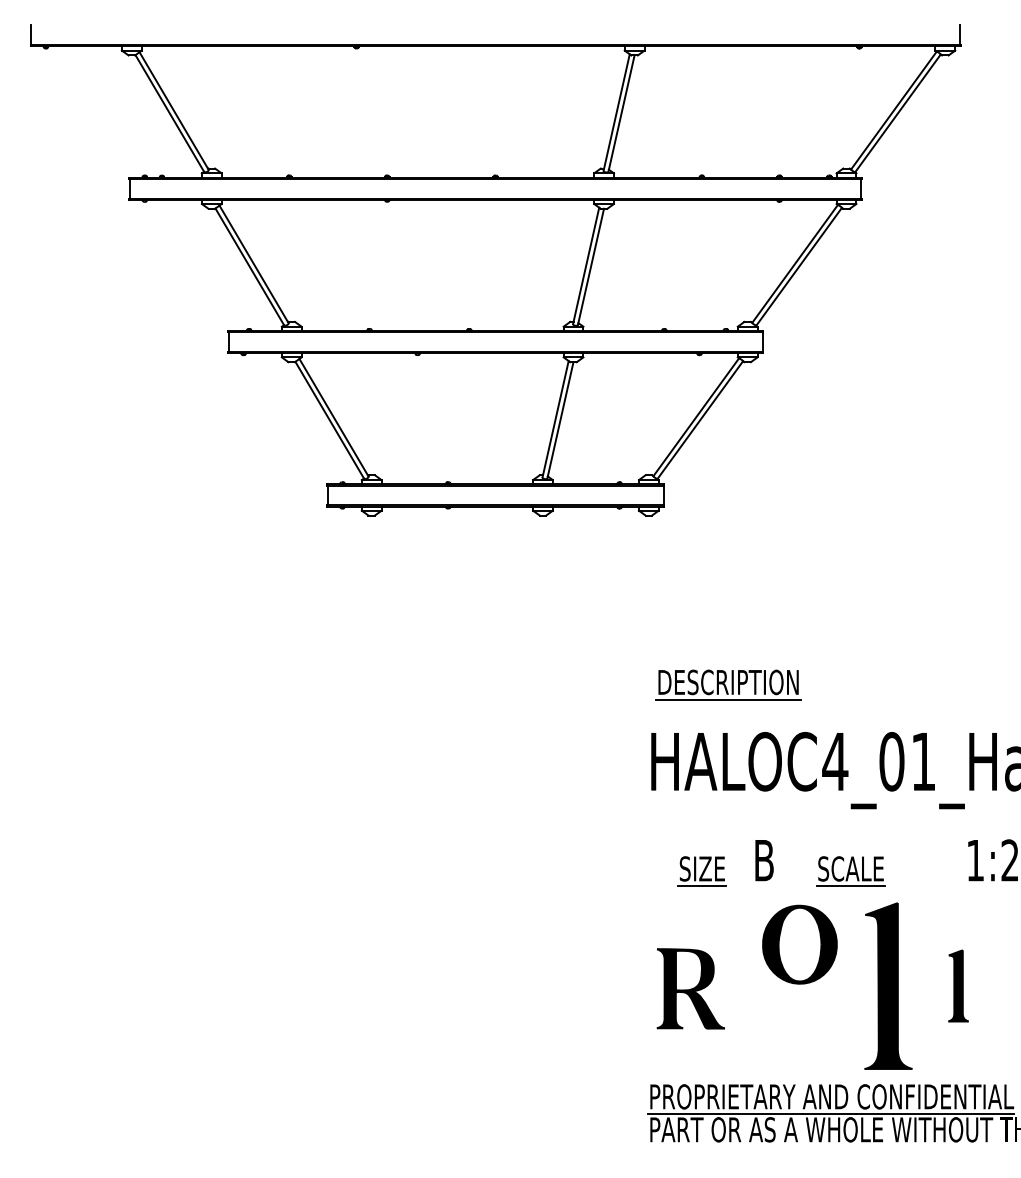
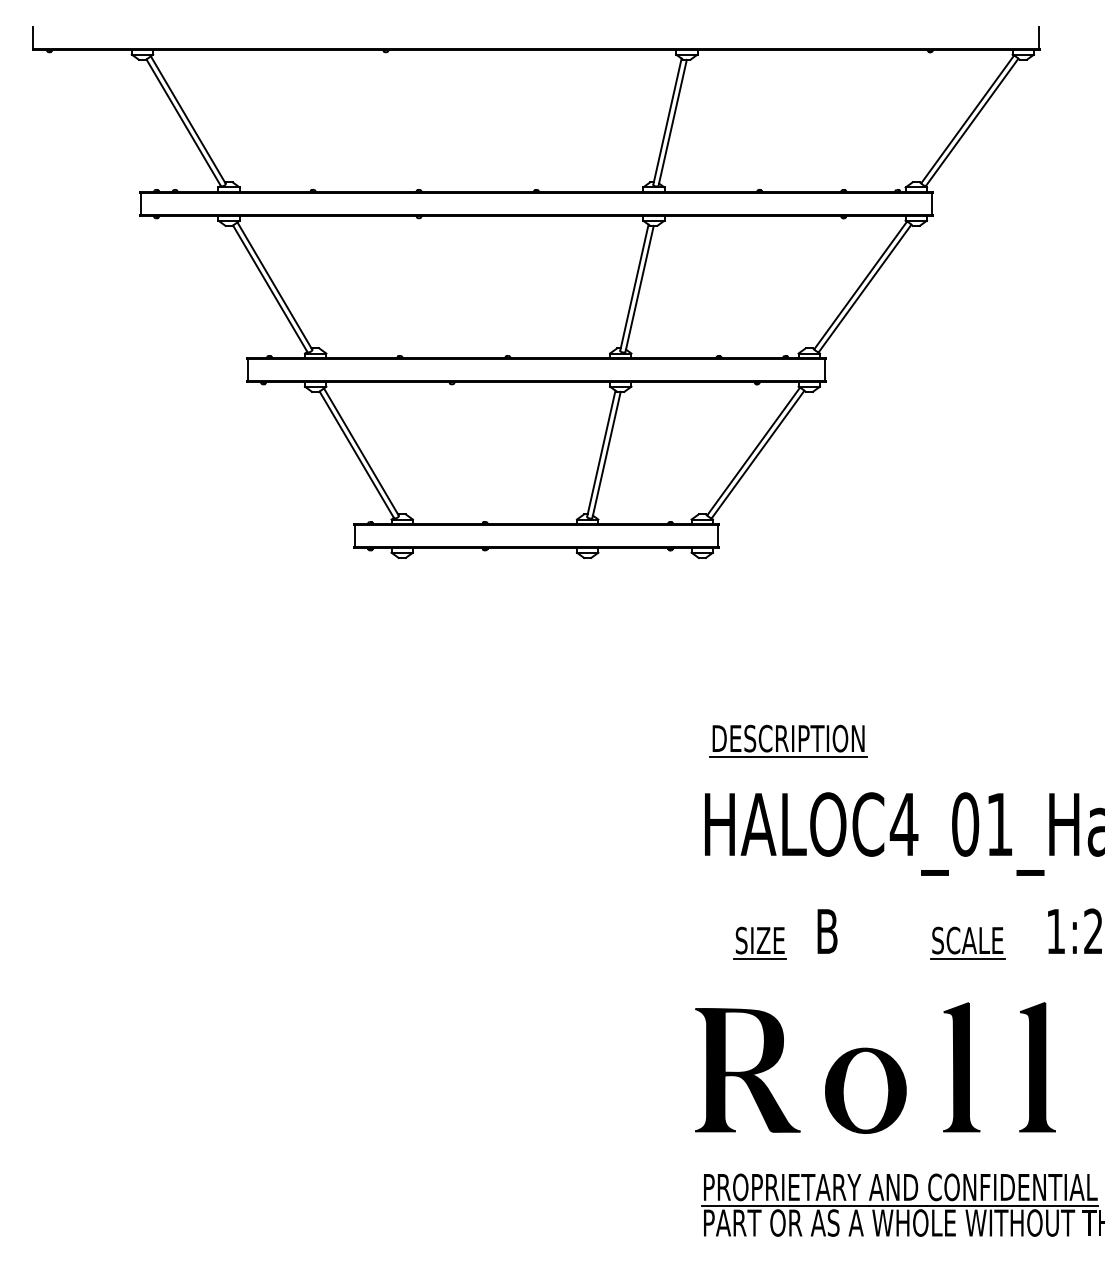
part: (850, 871) -> (967, 943), moved
part: (799, 944) -> (865, 1090), moved
part: (888, 985) -> (961, 1066), size x0.71
part: (958, 985) -> (1037, 1066), size x1.67
part: (690, 988) -> (747, 1070), size x1.43

